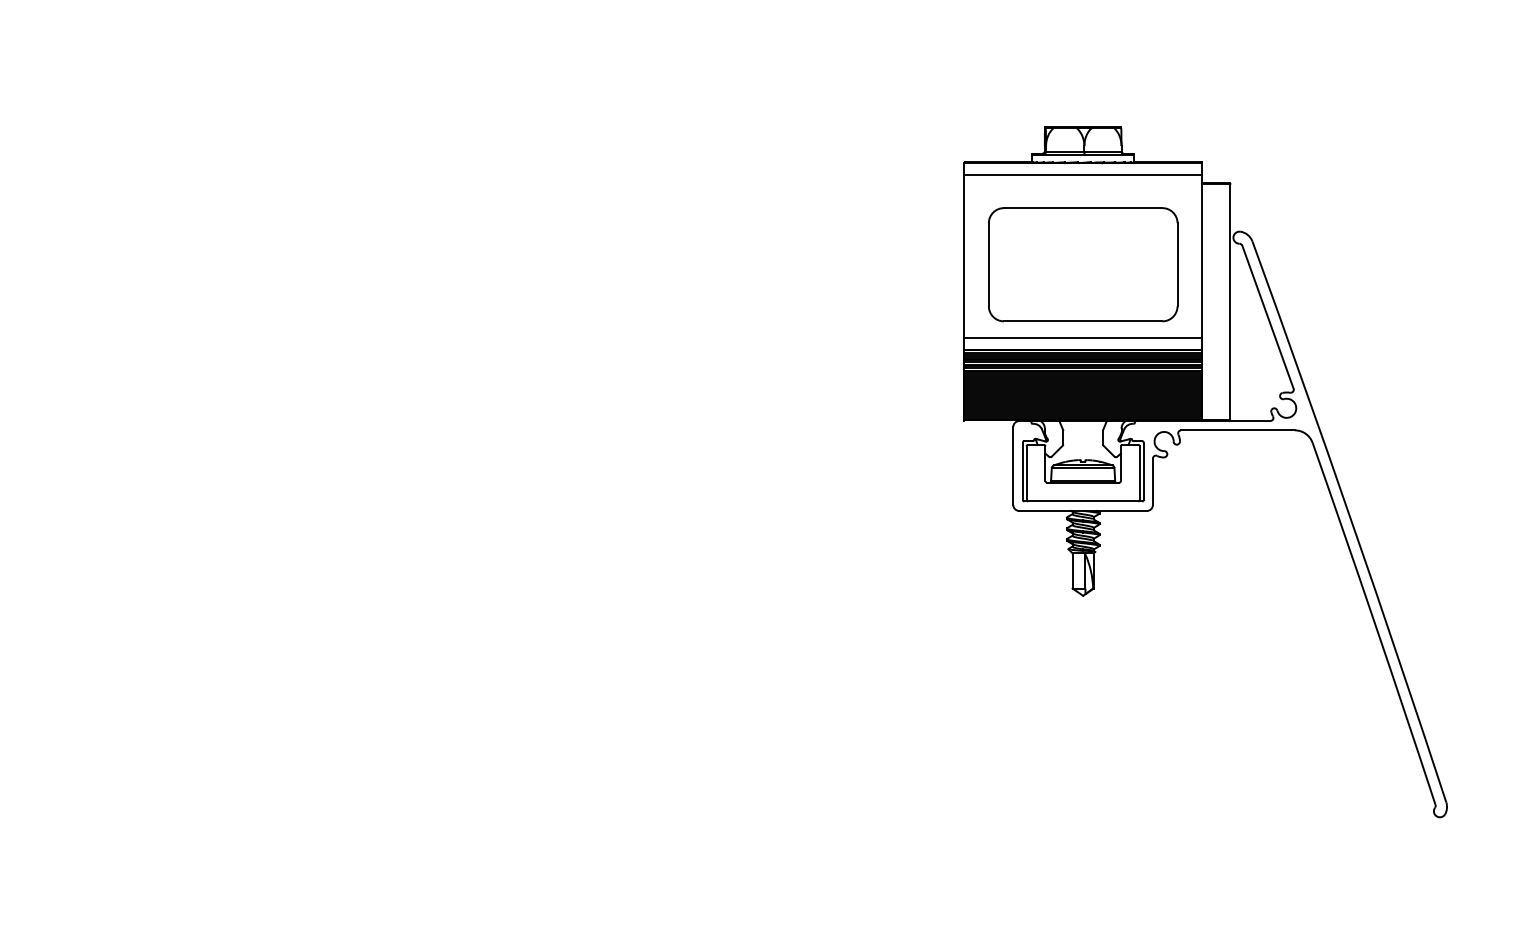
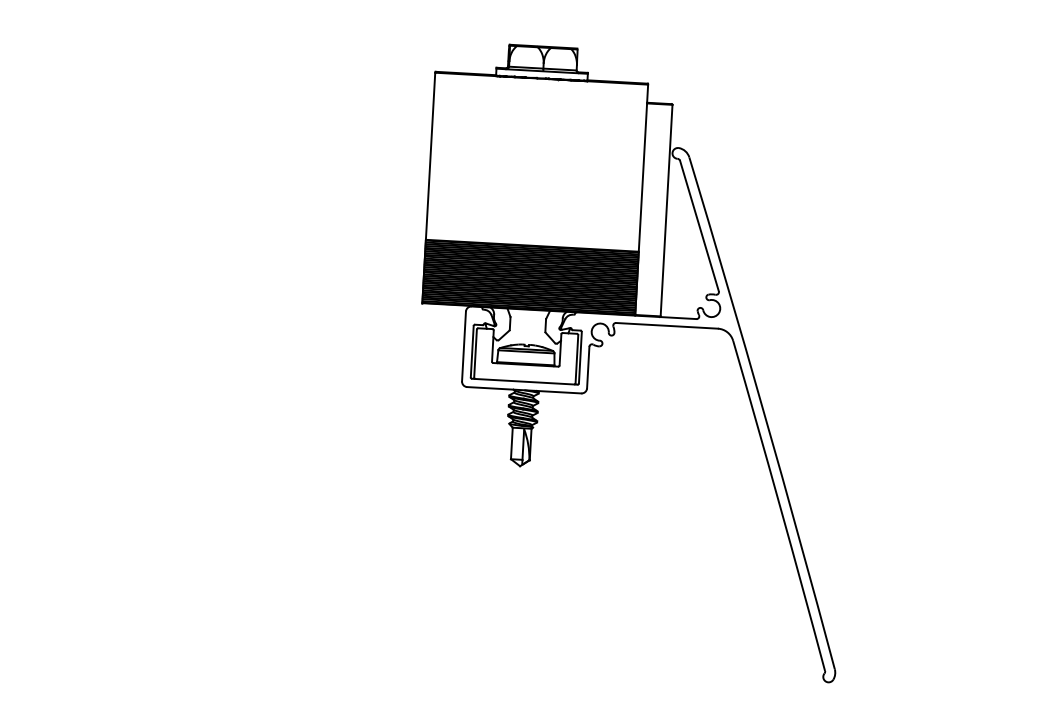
line: (1083, 174) -> (541, 89), removed
part: (1083, 264) -> (536, 169), removed
line: (1083, 337) -> (533, 234), removed

